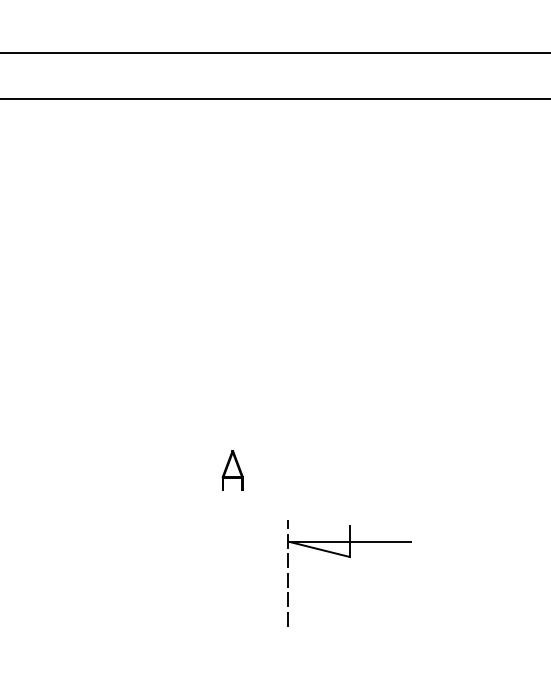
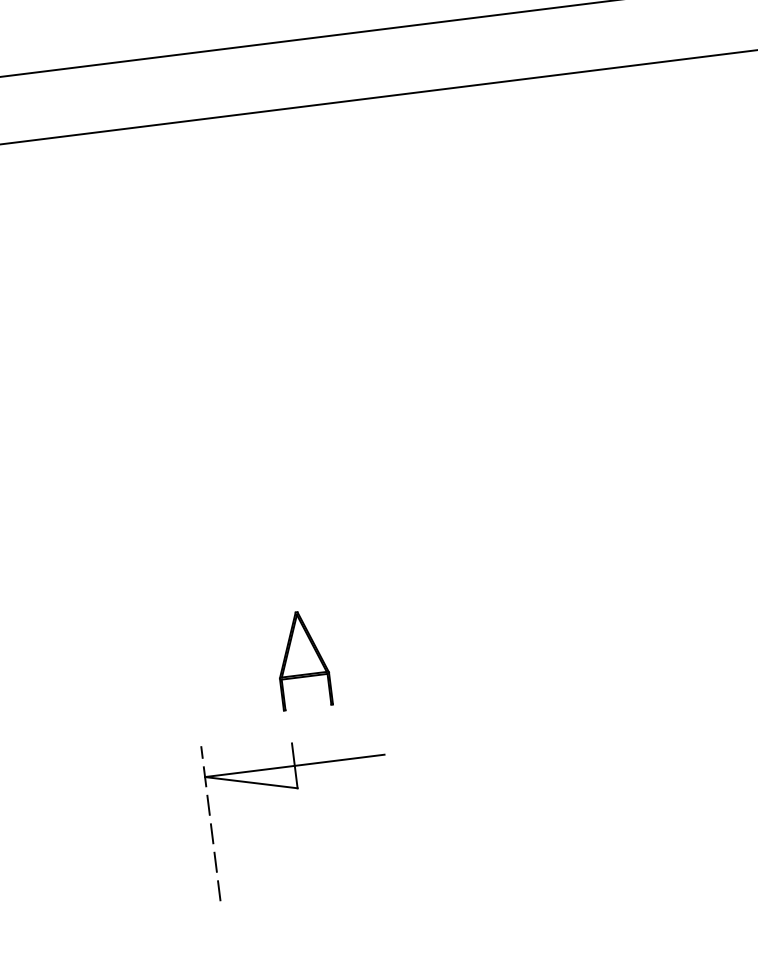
part: (232, 470) -> (302, 659), size x1.67
part: (349, 557) -> (297, 789), moved

